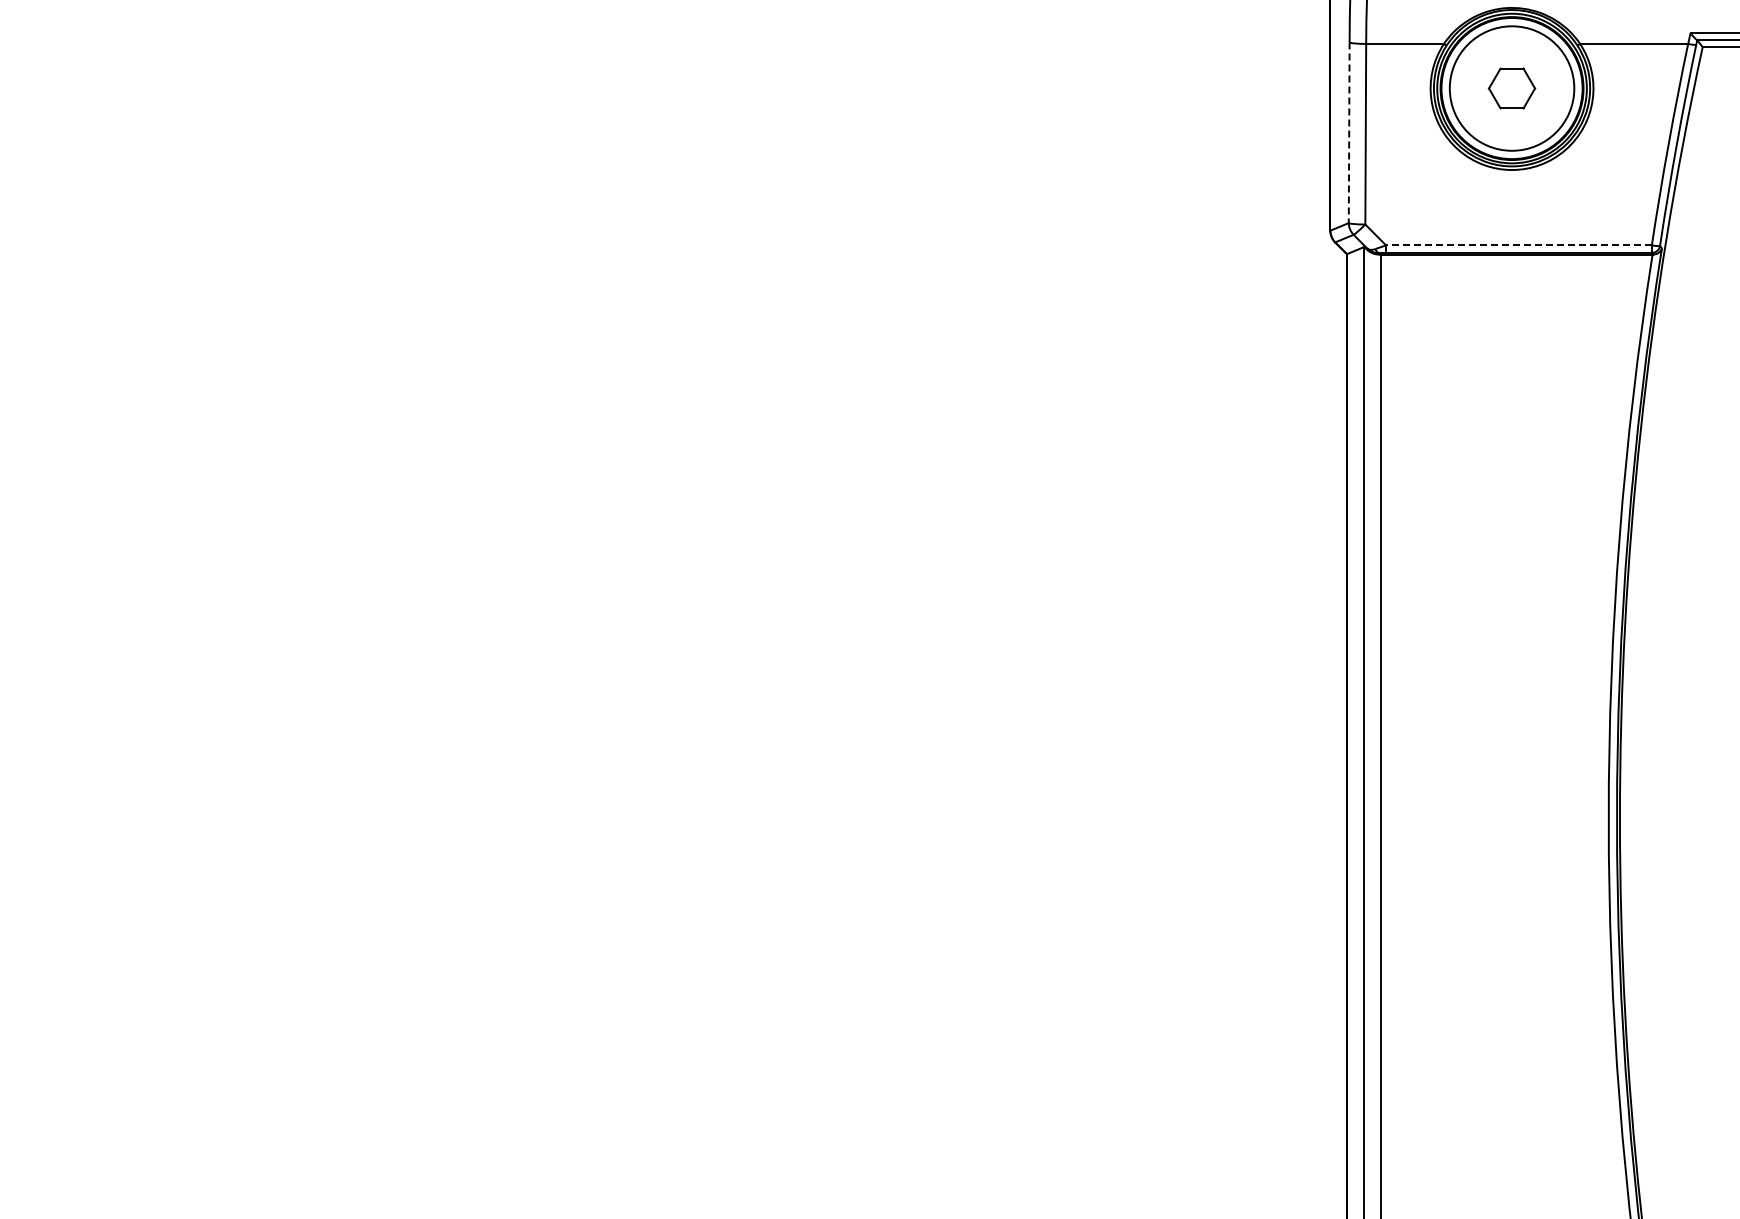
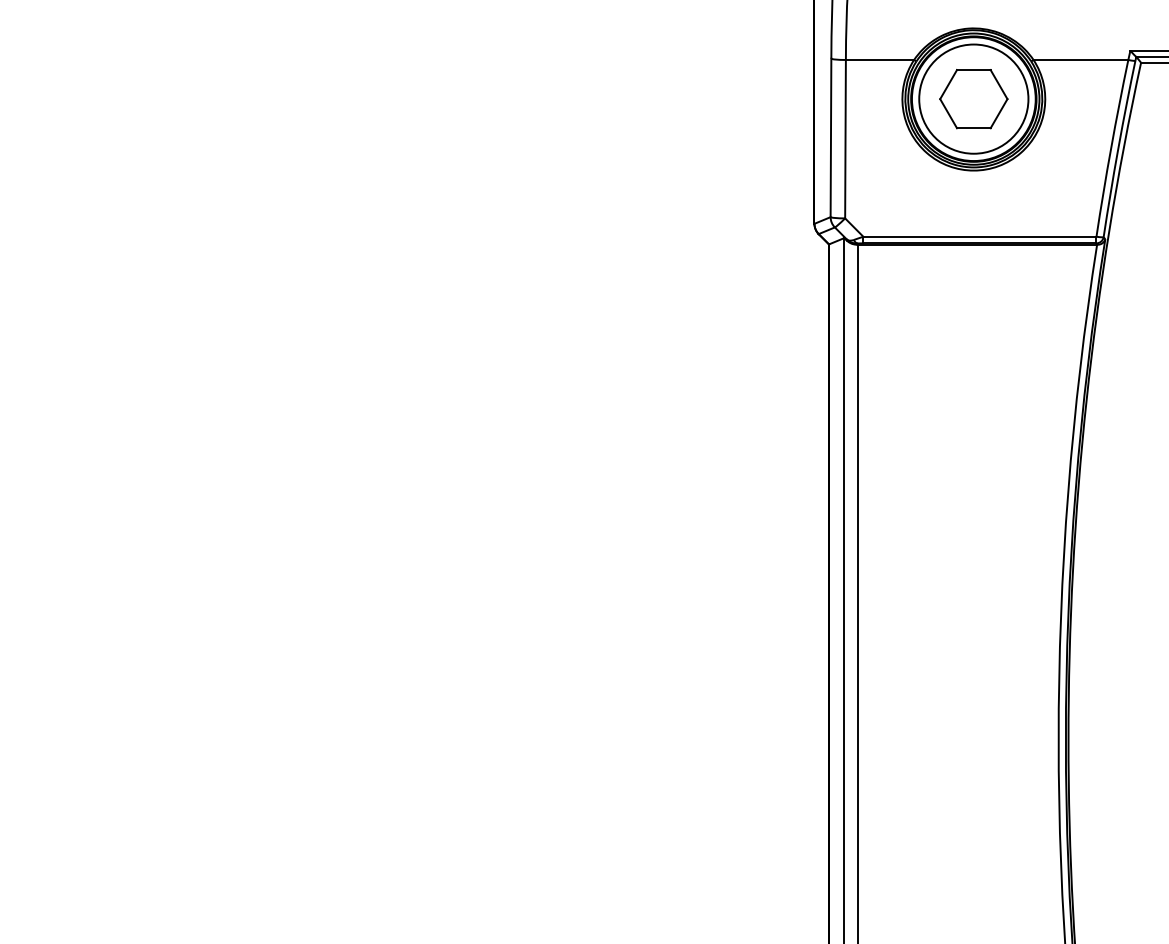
part: (1511, 88) -> (973, 99), size x1.67
line: (1349, 133) -> (831, 138), dashed -> solid
line: (1518, 245) -> (979, 236), dashed -> solid

